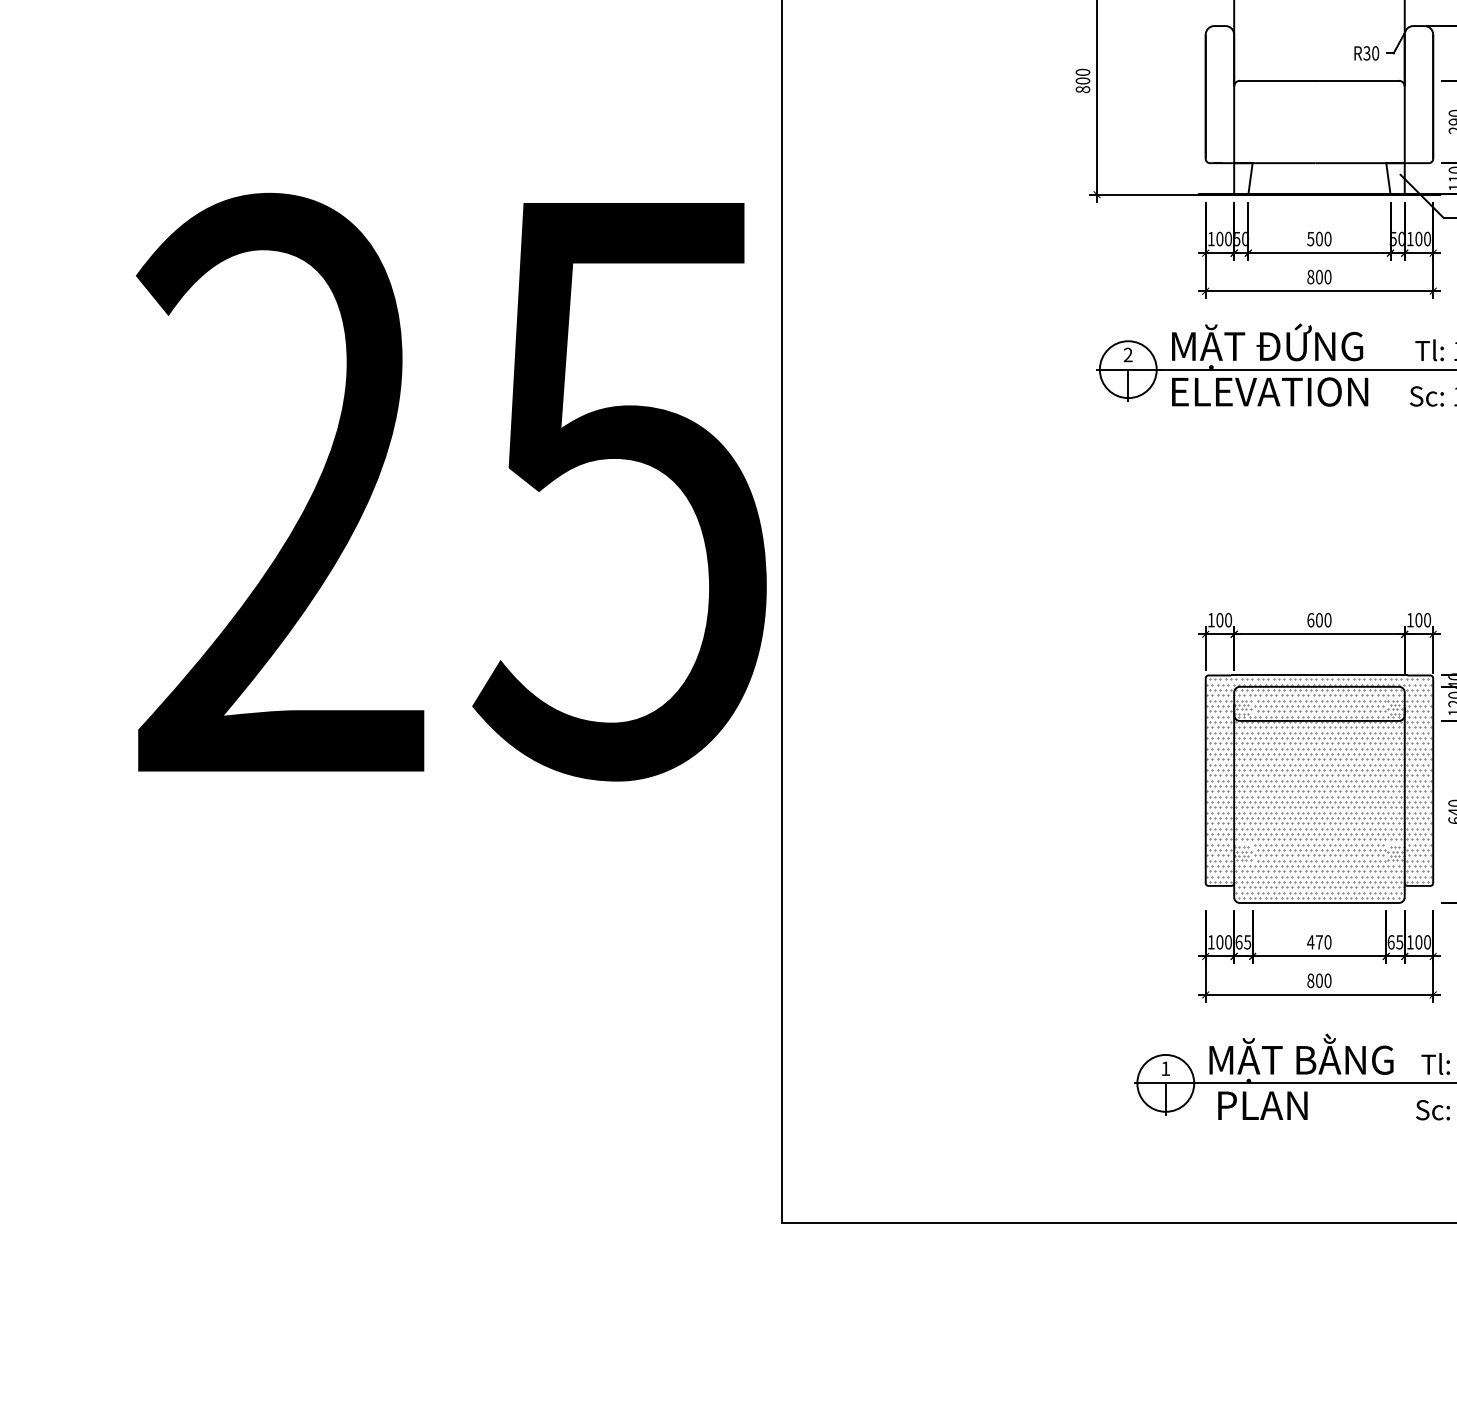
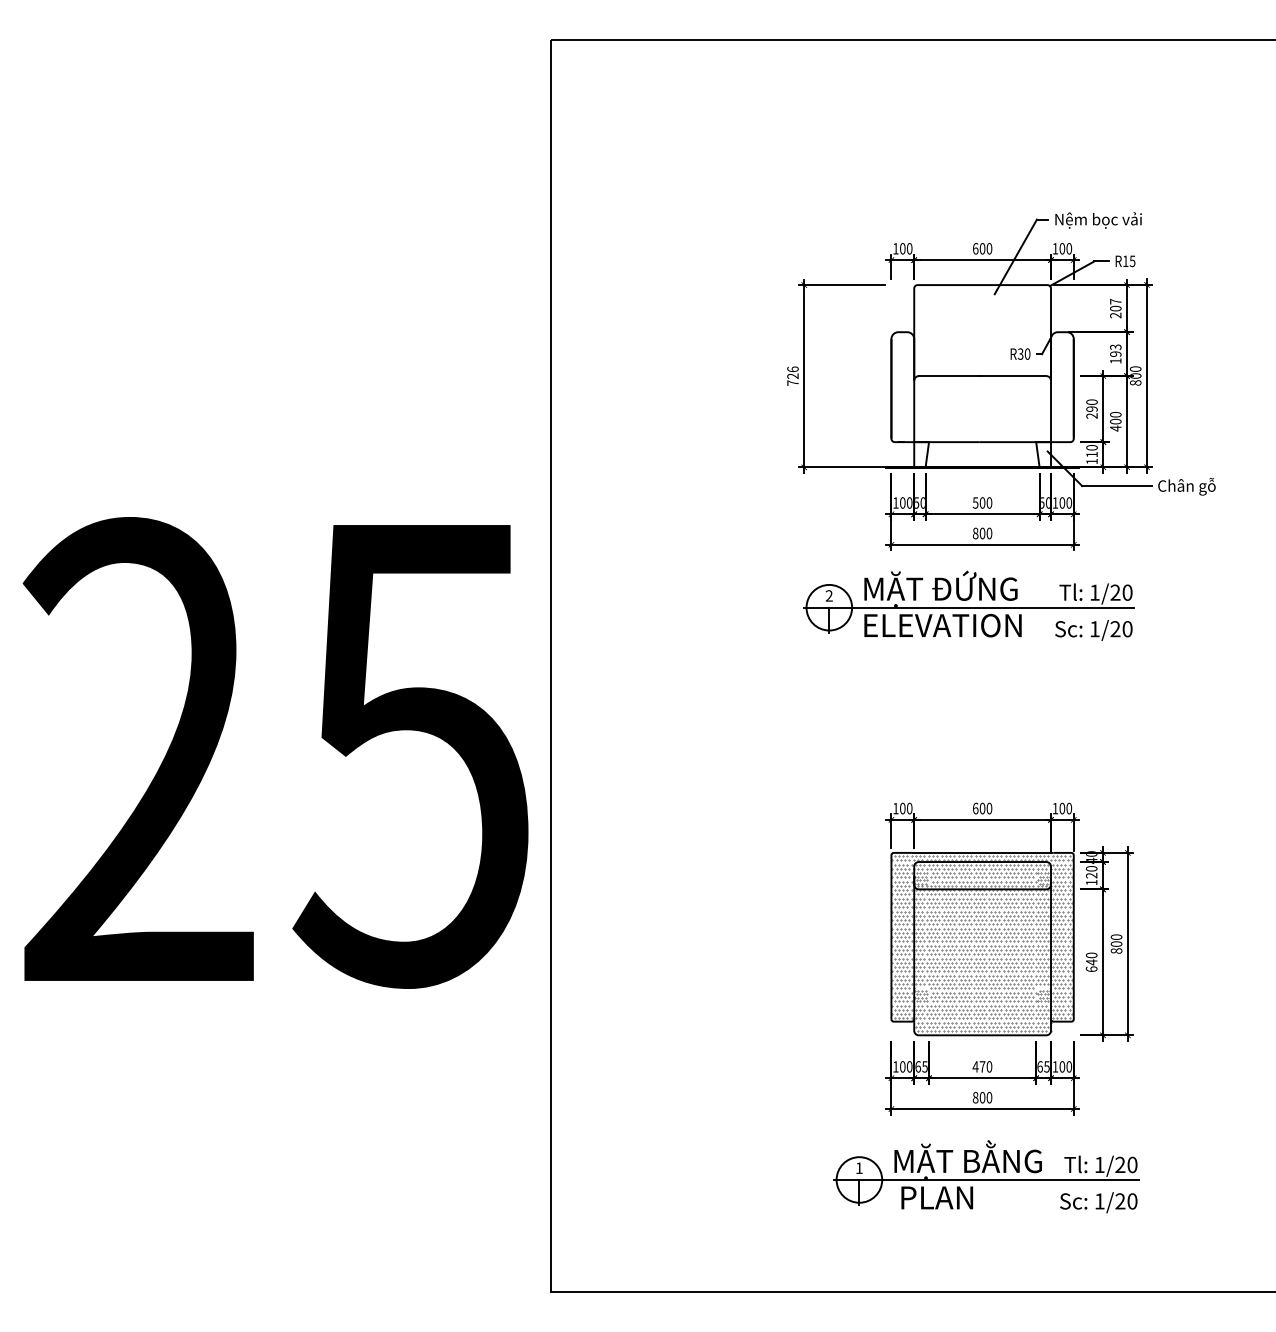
text: (1082, 80) -> (792, 375), 800 -> 726
text: (451, 486) -> (275, 752), moved

